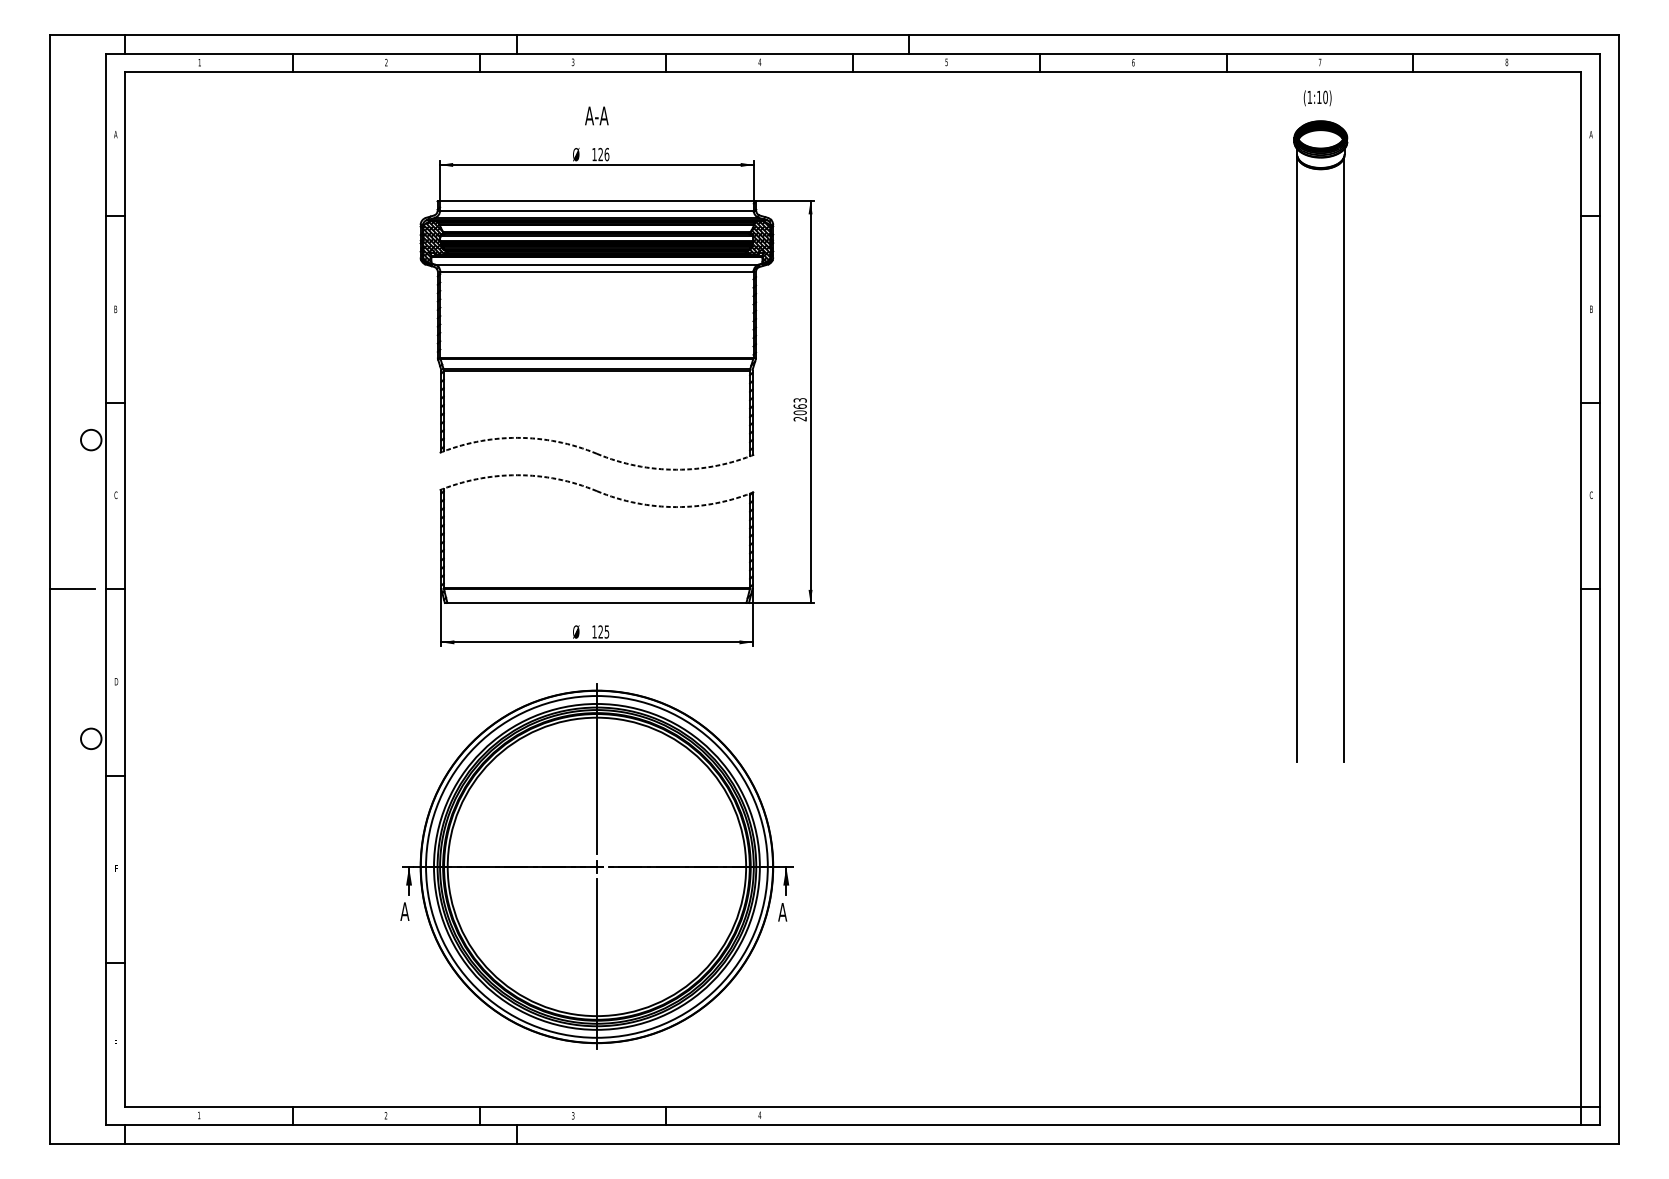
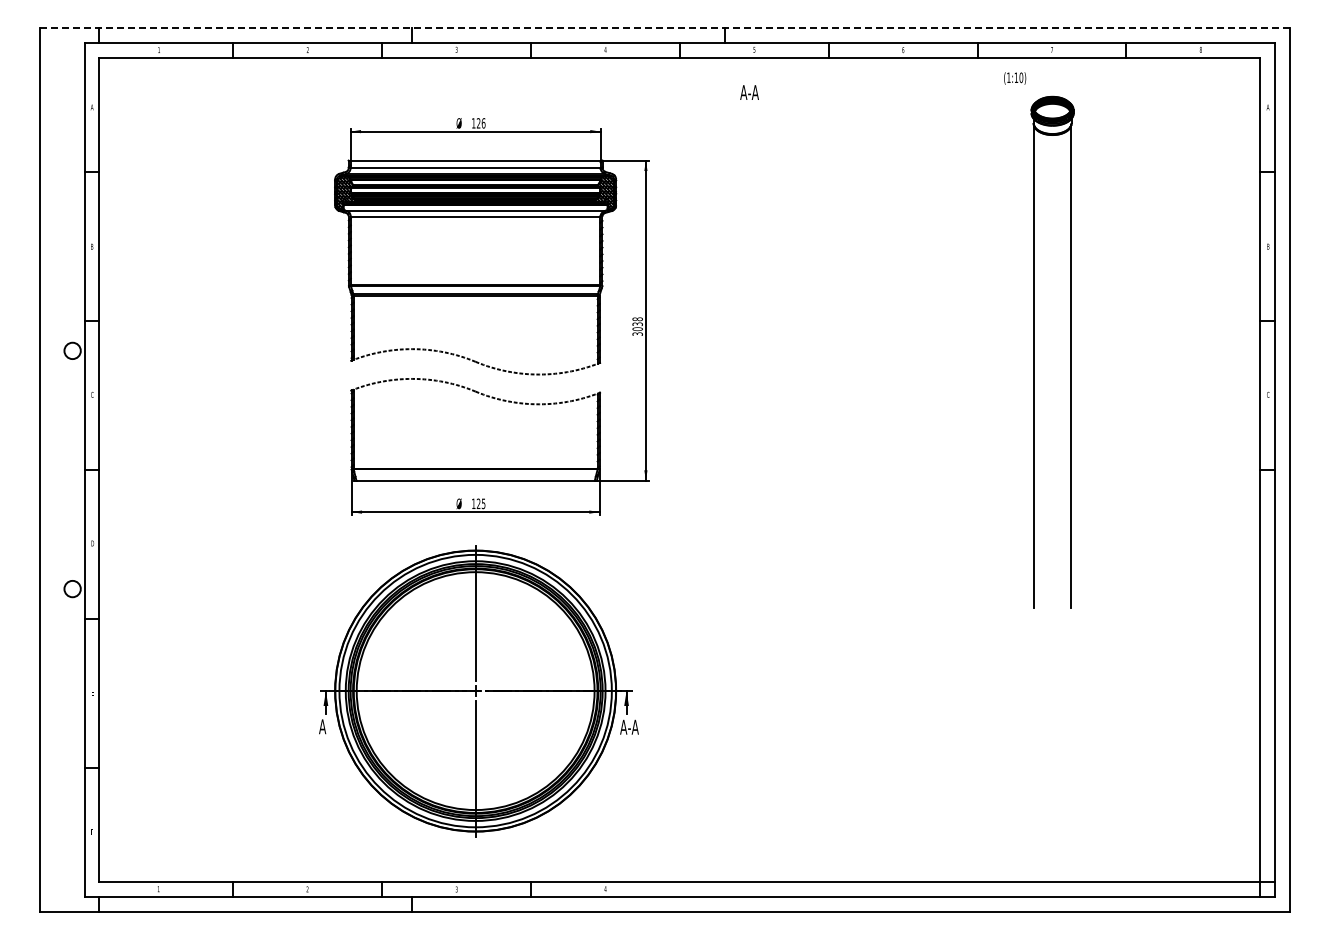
line: (835, 34) -> (665, 27), solid -> dashed
text: (1318, 98) -> (1015, 78), moved
text: (596, 115) -> (749, 92), moved
text: (799, 409) -> (637, 326), 2063 -> 3038
line: (72, 590) -> (57, 470), removed
text: (794, 911) -> (633, 726), A -> A-A

